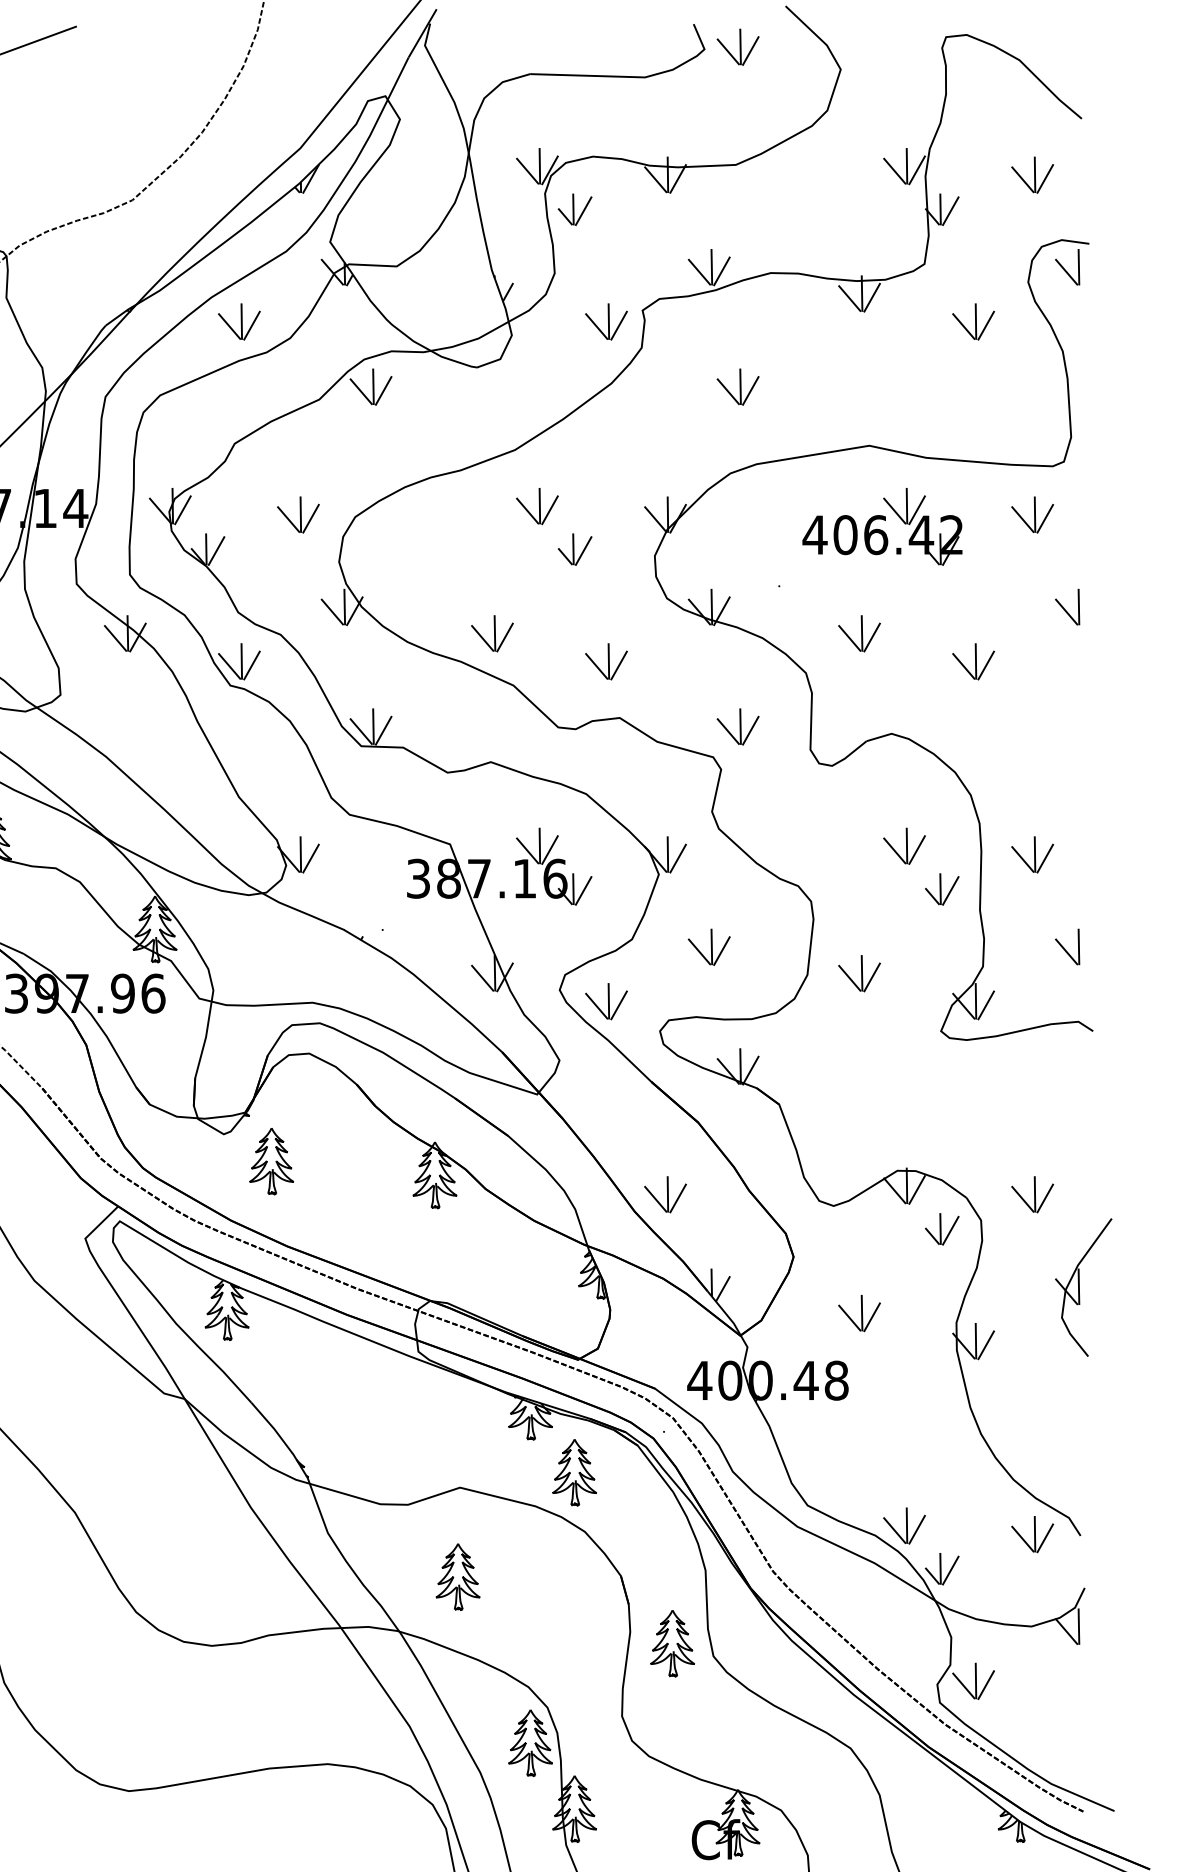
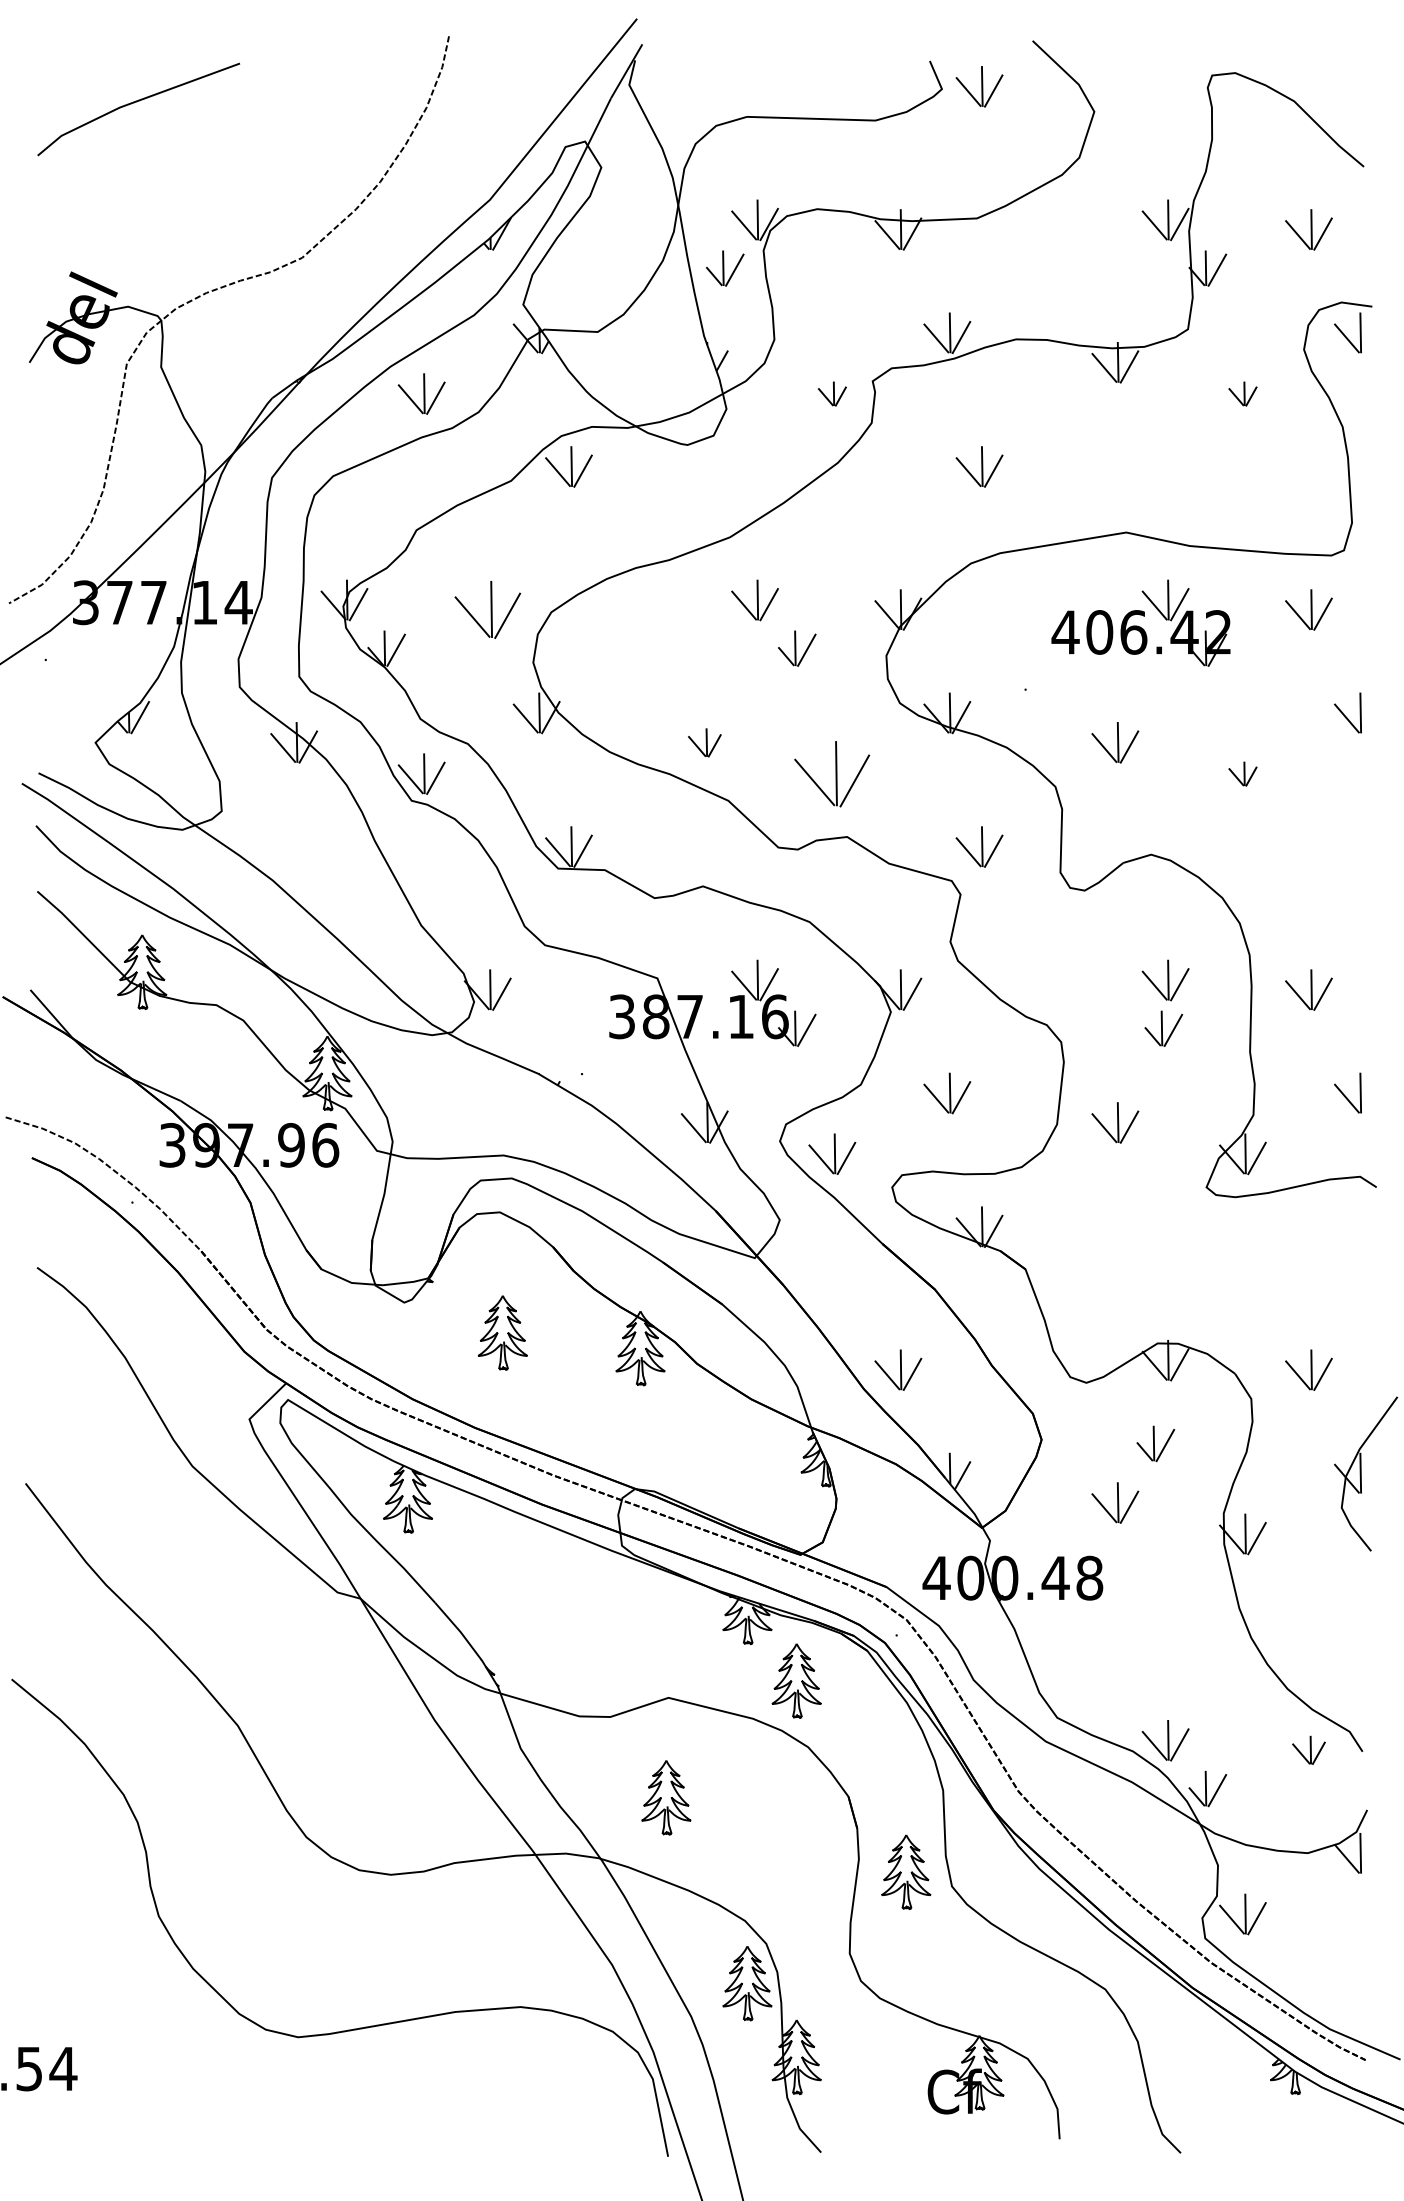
part: (575, 209) -> (725, 268), moved
part: (606, 321) -> (832, 393), size x0.6
part: (973, 321) -> (1242, 393), size x0.6
part: (298, 514) -> (487, 609), size x1.4
part: (492, 633) -> (704, 742), size x0.7
part: (606, 661) -> (832, 773), size x1.6
part: (973, 661) -> (1242, 773), size x0.6
part: (941, 889) -> (1163, 1028), moved
part: (271, 1161) -> (502, 1332), moved
part: (941, 1228) -> (1155, 1443), moved
part: (1032, 1534) -> (1308, 1750), size x0.7

